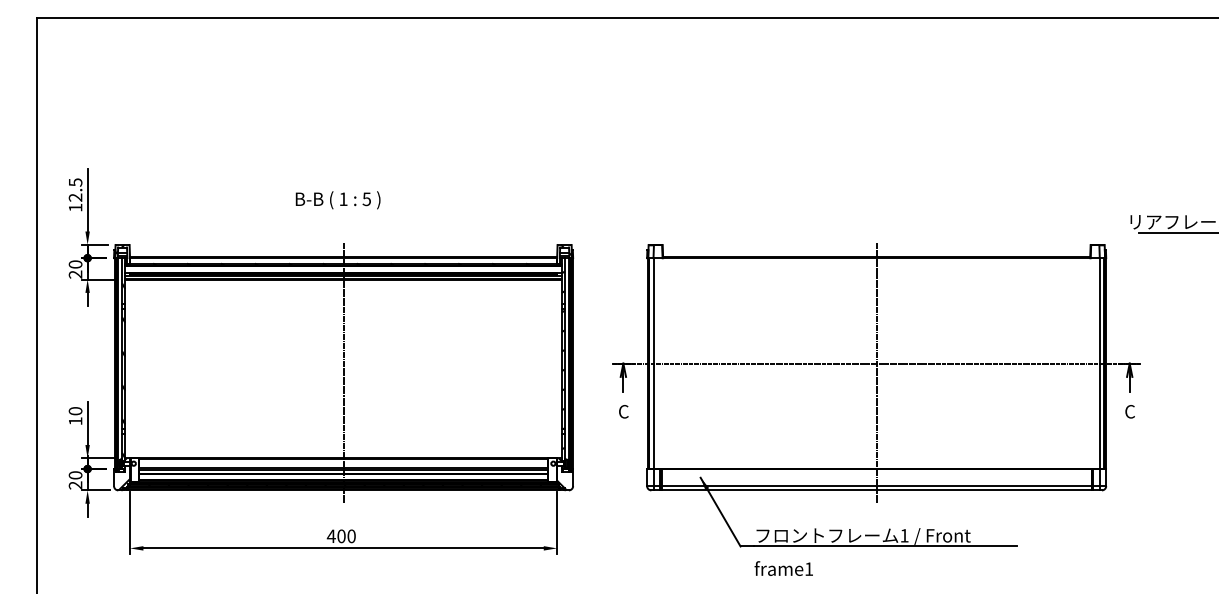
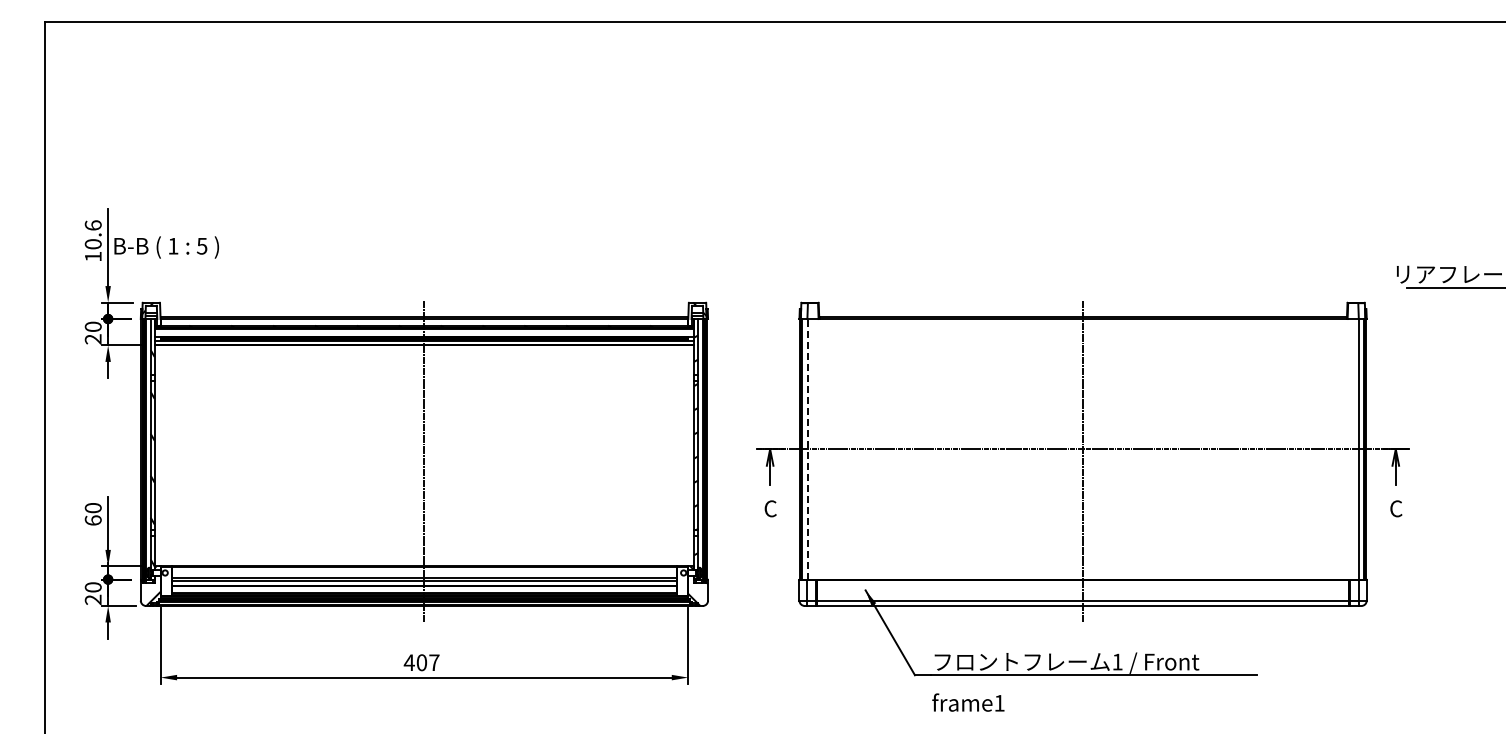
text: (74, 189) -> (92, 234), 12.5 -> 10.6
text: (337, 200) -> (166, 247), moved
line: (653, 362) -> (807, 448), solid -> dashed
text: (74, 421) -> (92, 520), 10 -> 60
text: (351, 536) -> (434, 662), 400 -> 407

